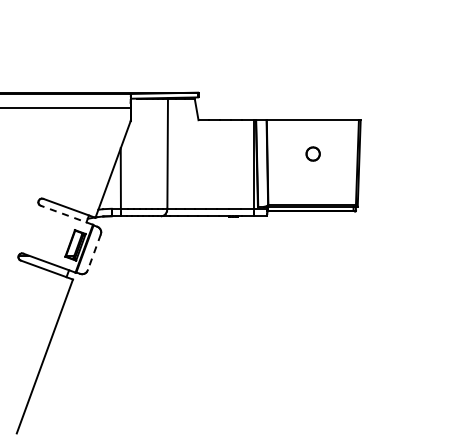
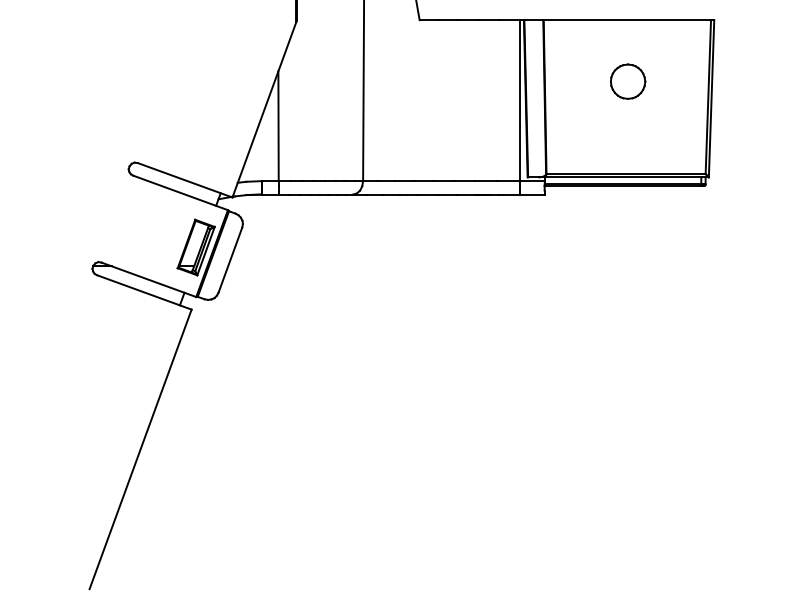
part: (312, 153) -> (626, 80), size x1.43
line: (66, 215) -> (179, 193), dashed -> solid
line: (94, 252) -> (230, 260), dashed -> solid

